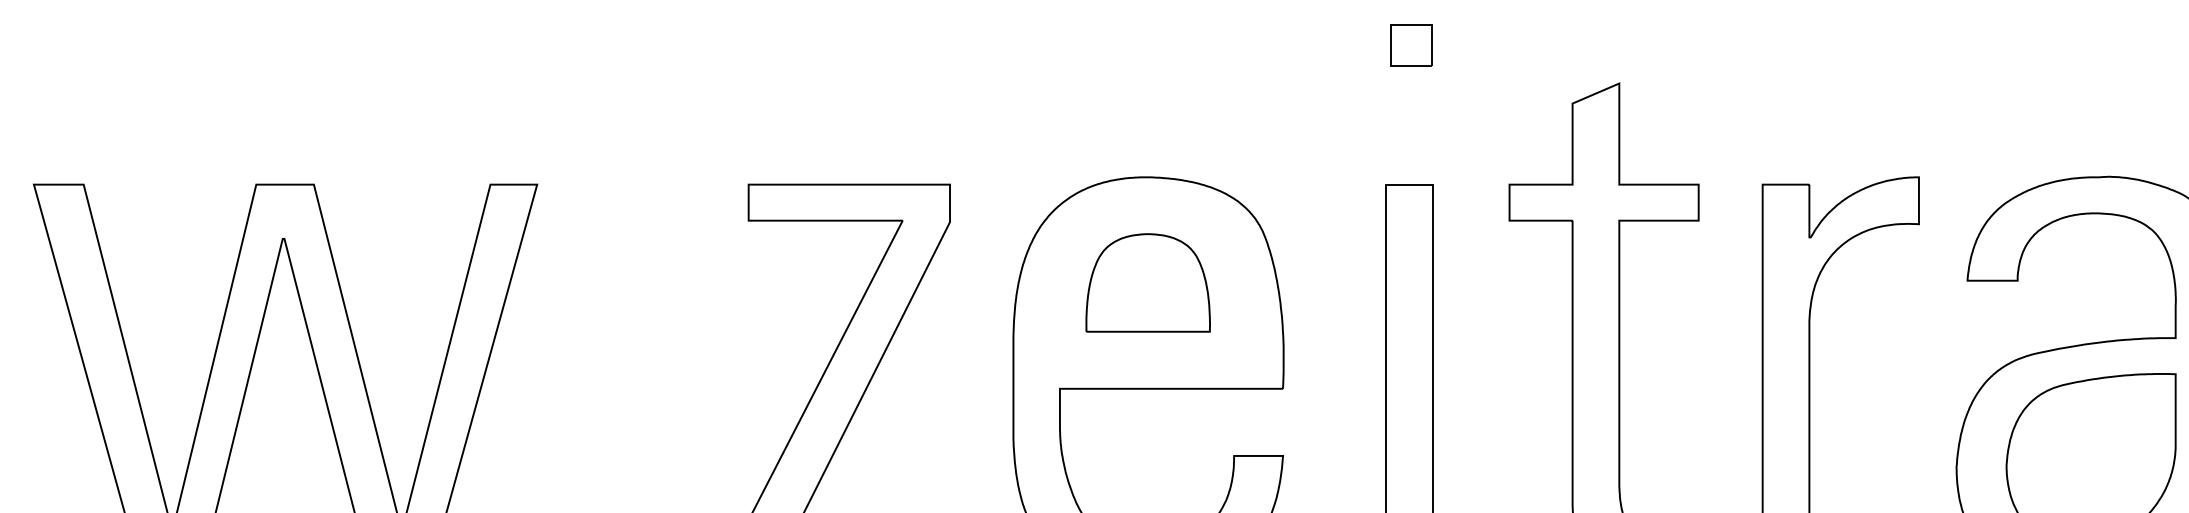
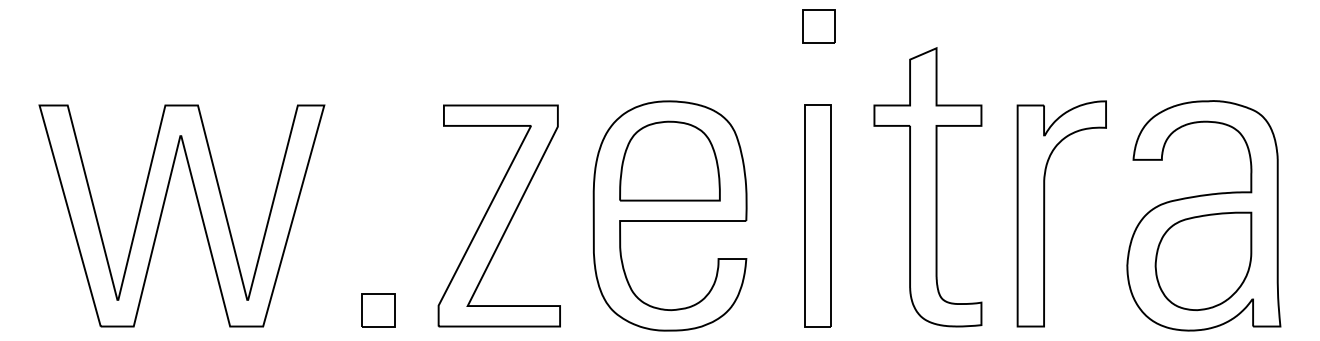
part: (1410, 45) -> (818, 26), size x1.43
part: (1147, 281) -> (669, 160), size x1.43

